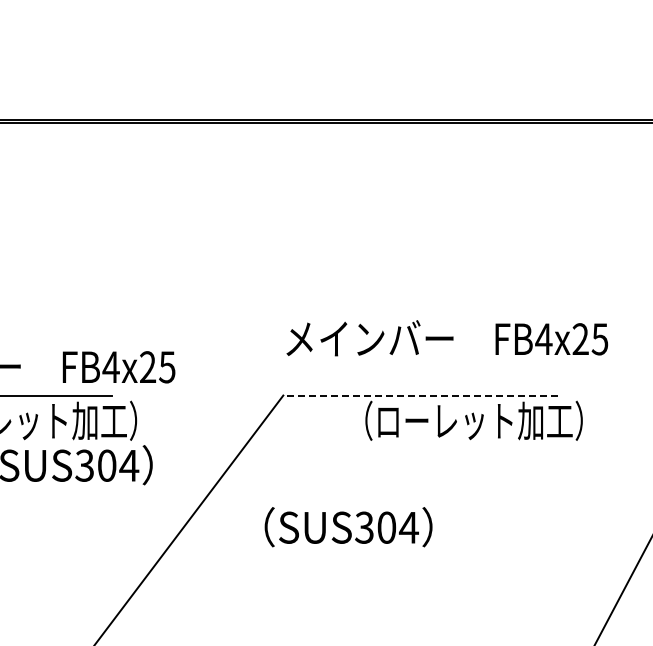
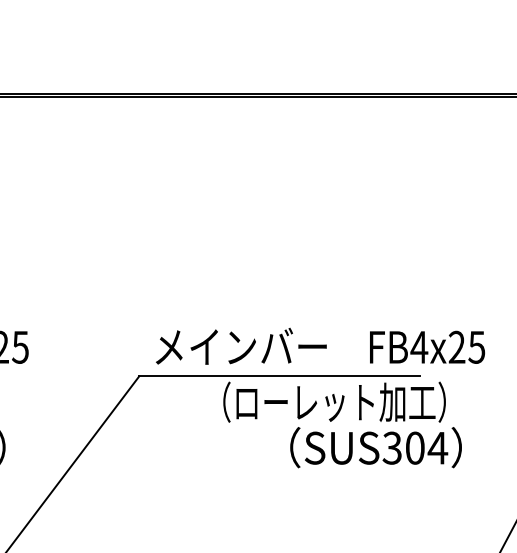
text: (447, 338) -> (320, 346), moved
line: (419, 395) -> (278, 376), dashed -> solid
text: (348, 527) -> (375, 447), moved

